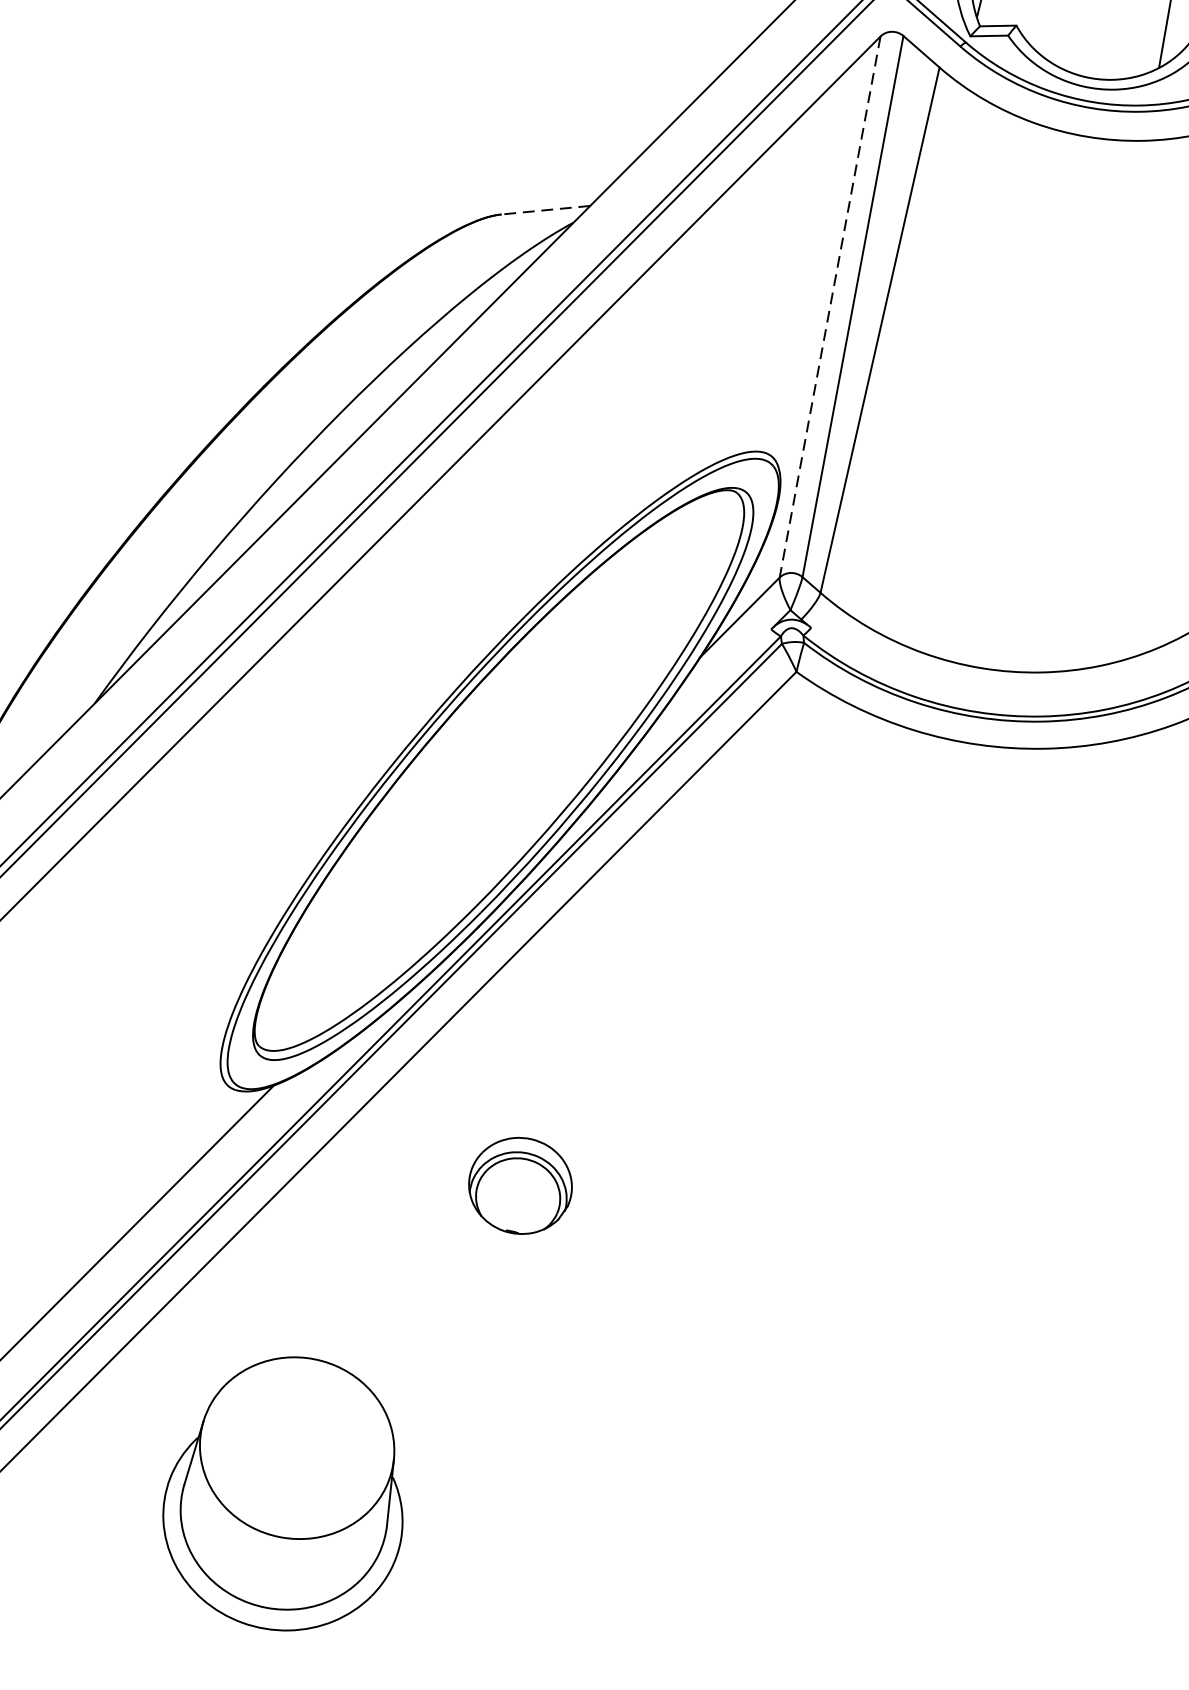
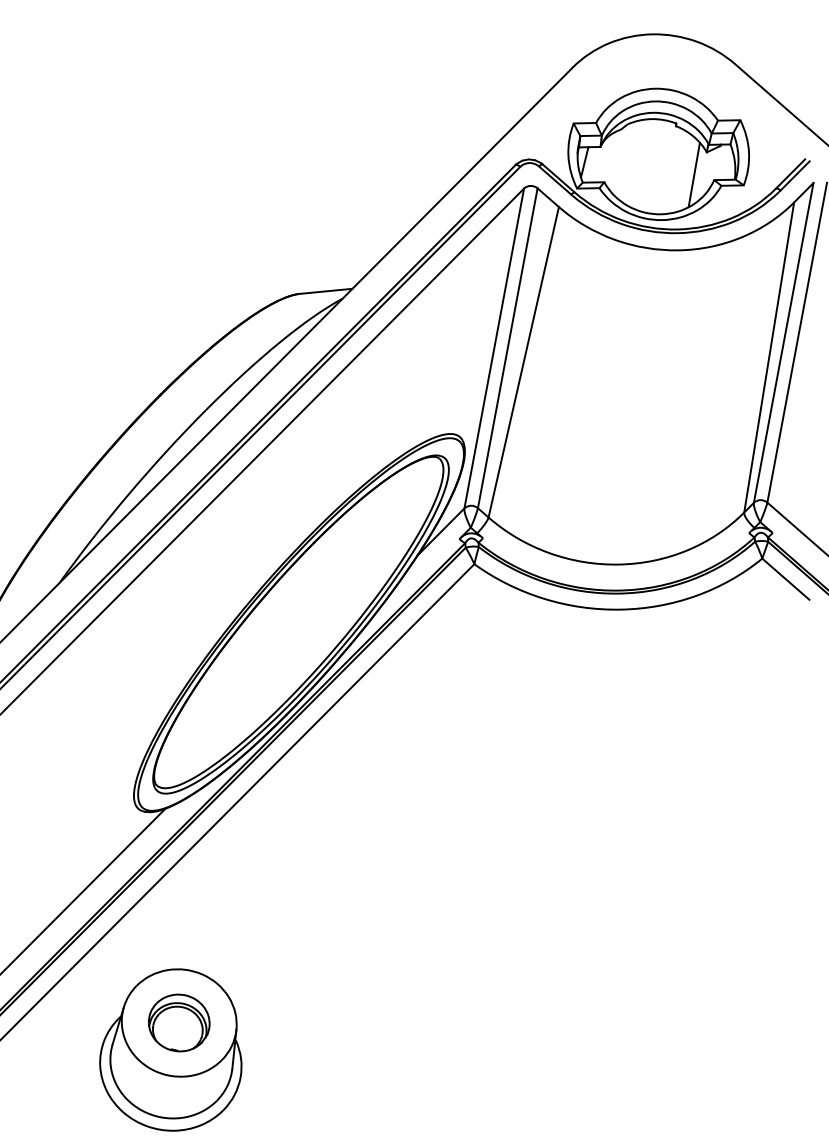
line: (544, 210) -> (325, 291), dashed -> solid
line: (830, 306) -> (494, 348), dashed -> solid
part: (520, 1185) -> (179, 1022), moved

